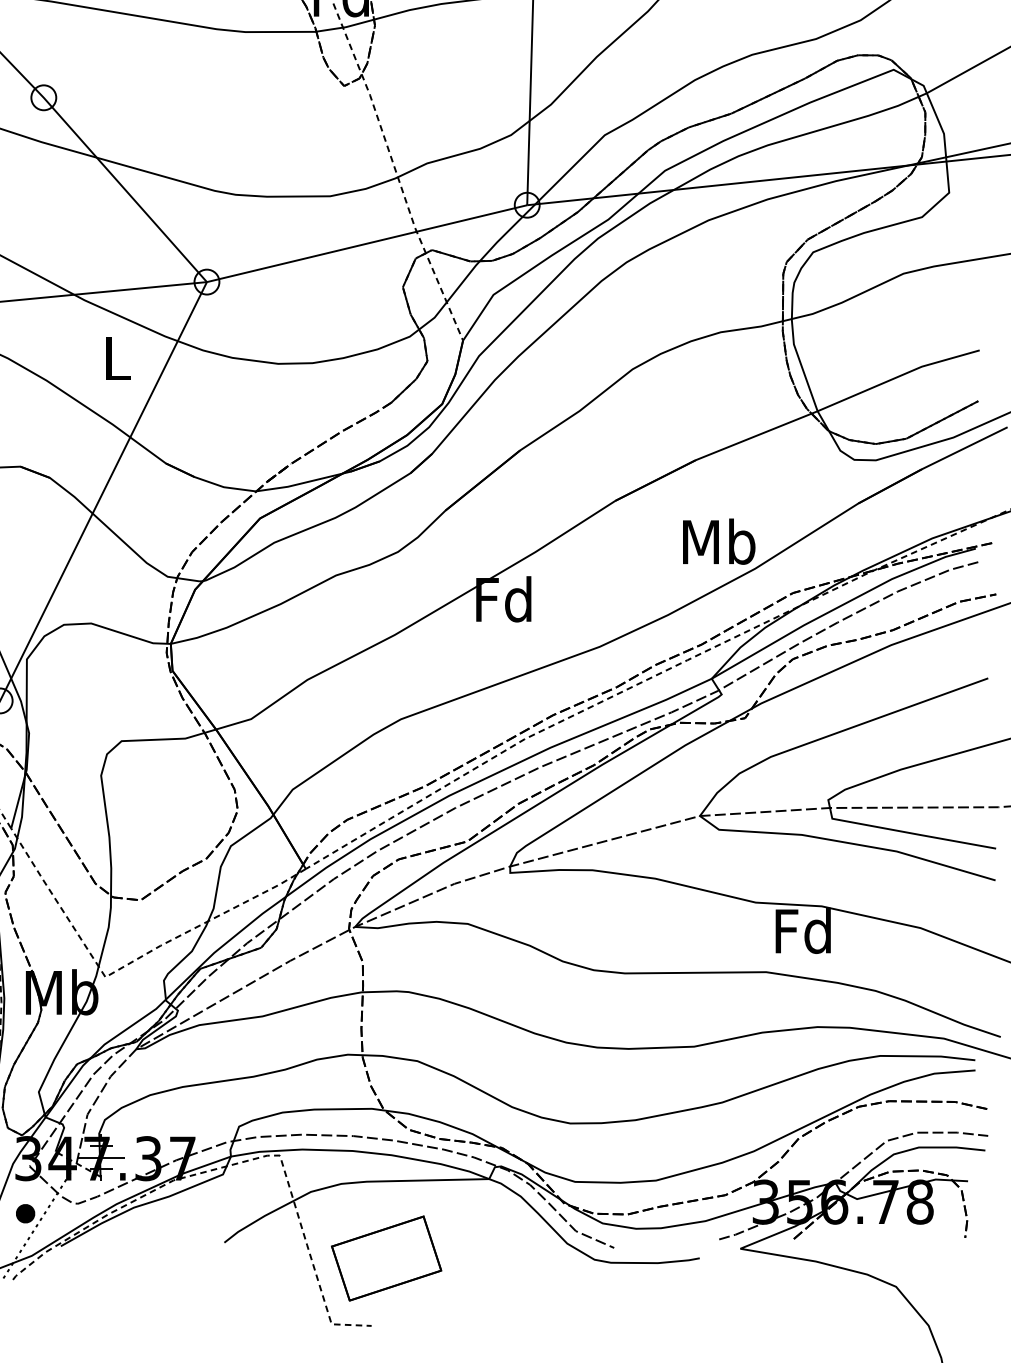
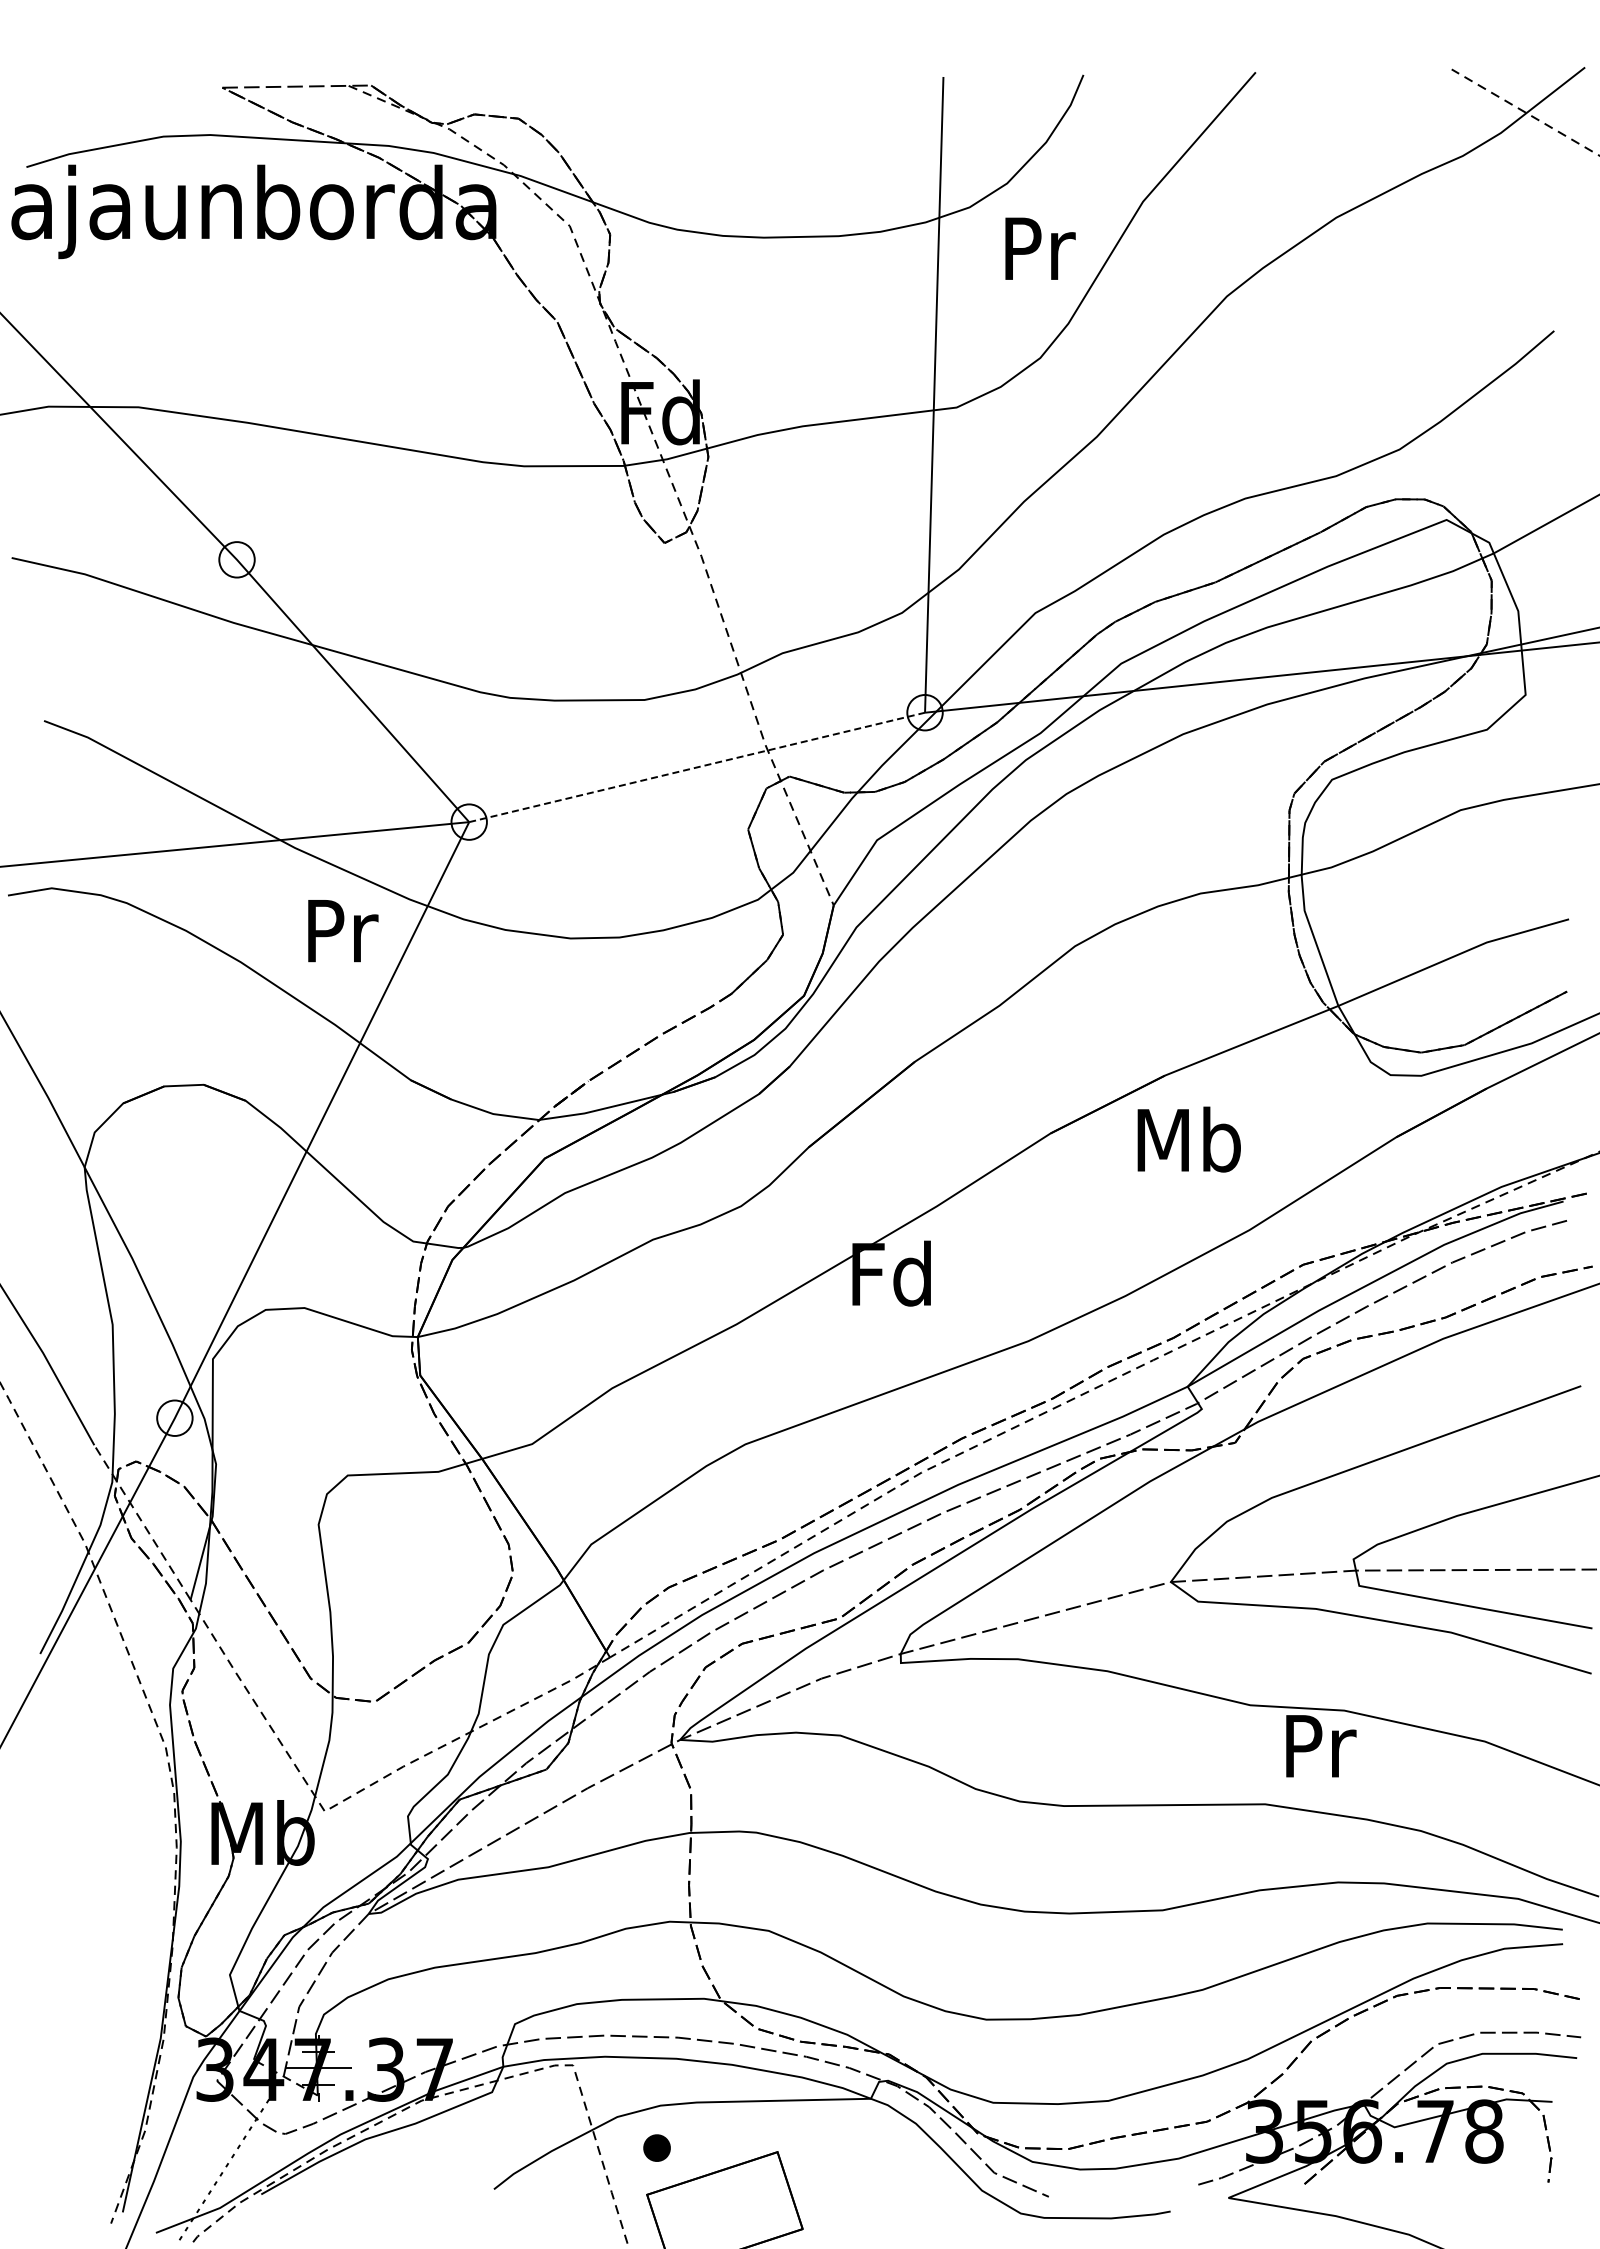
line: (367, 243) -> (697, 767), solid -> dashed
text: (118, 358) -> (343, 931), L -> Pr
text: (718, 541) -> (1188, 1139), moved
text: (802, 930) -> (1317, 1745), Fd -> Pr
part: (25, 1213) -> (656, 2147), moved

